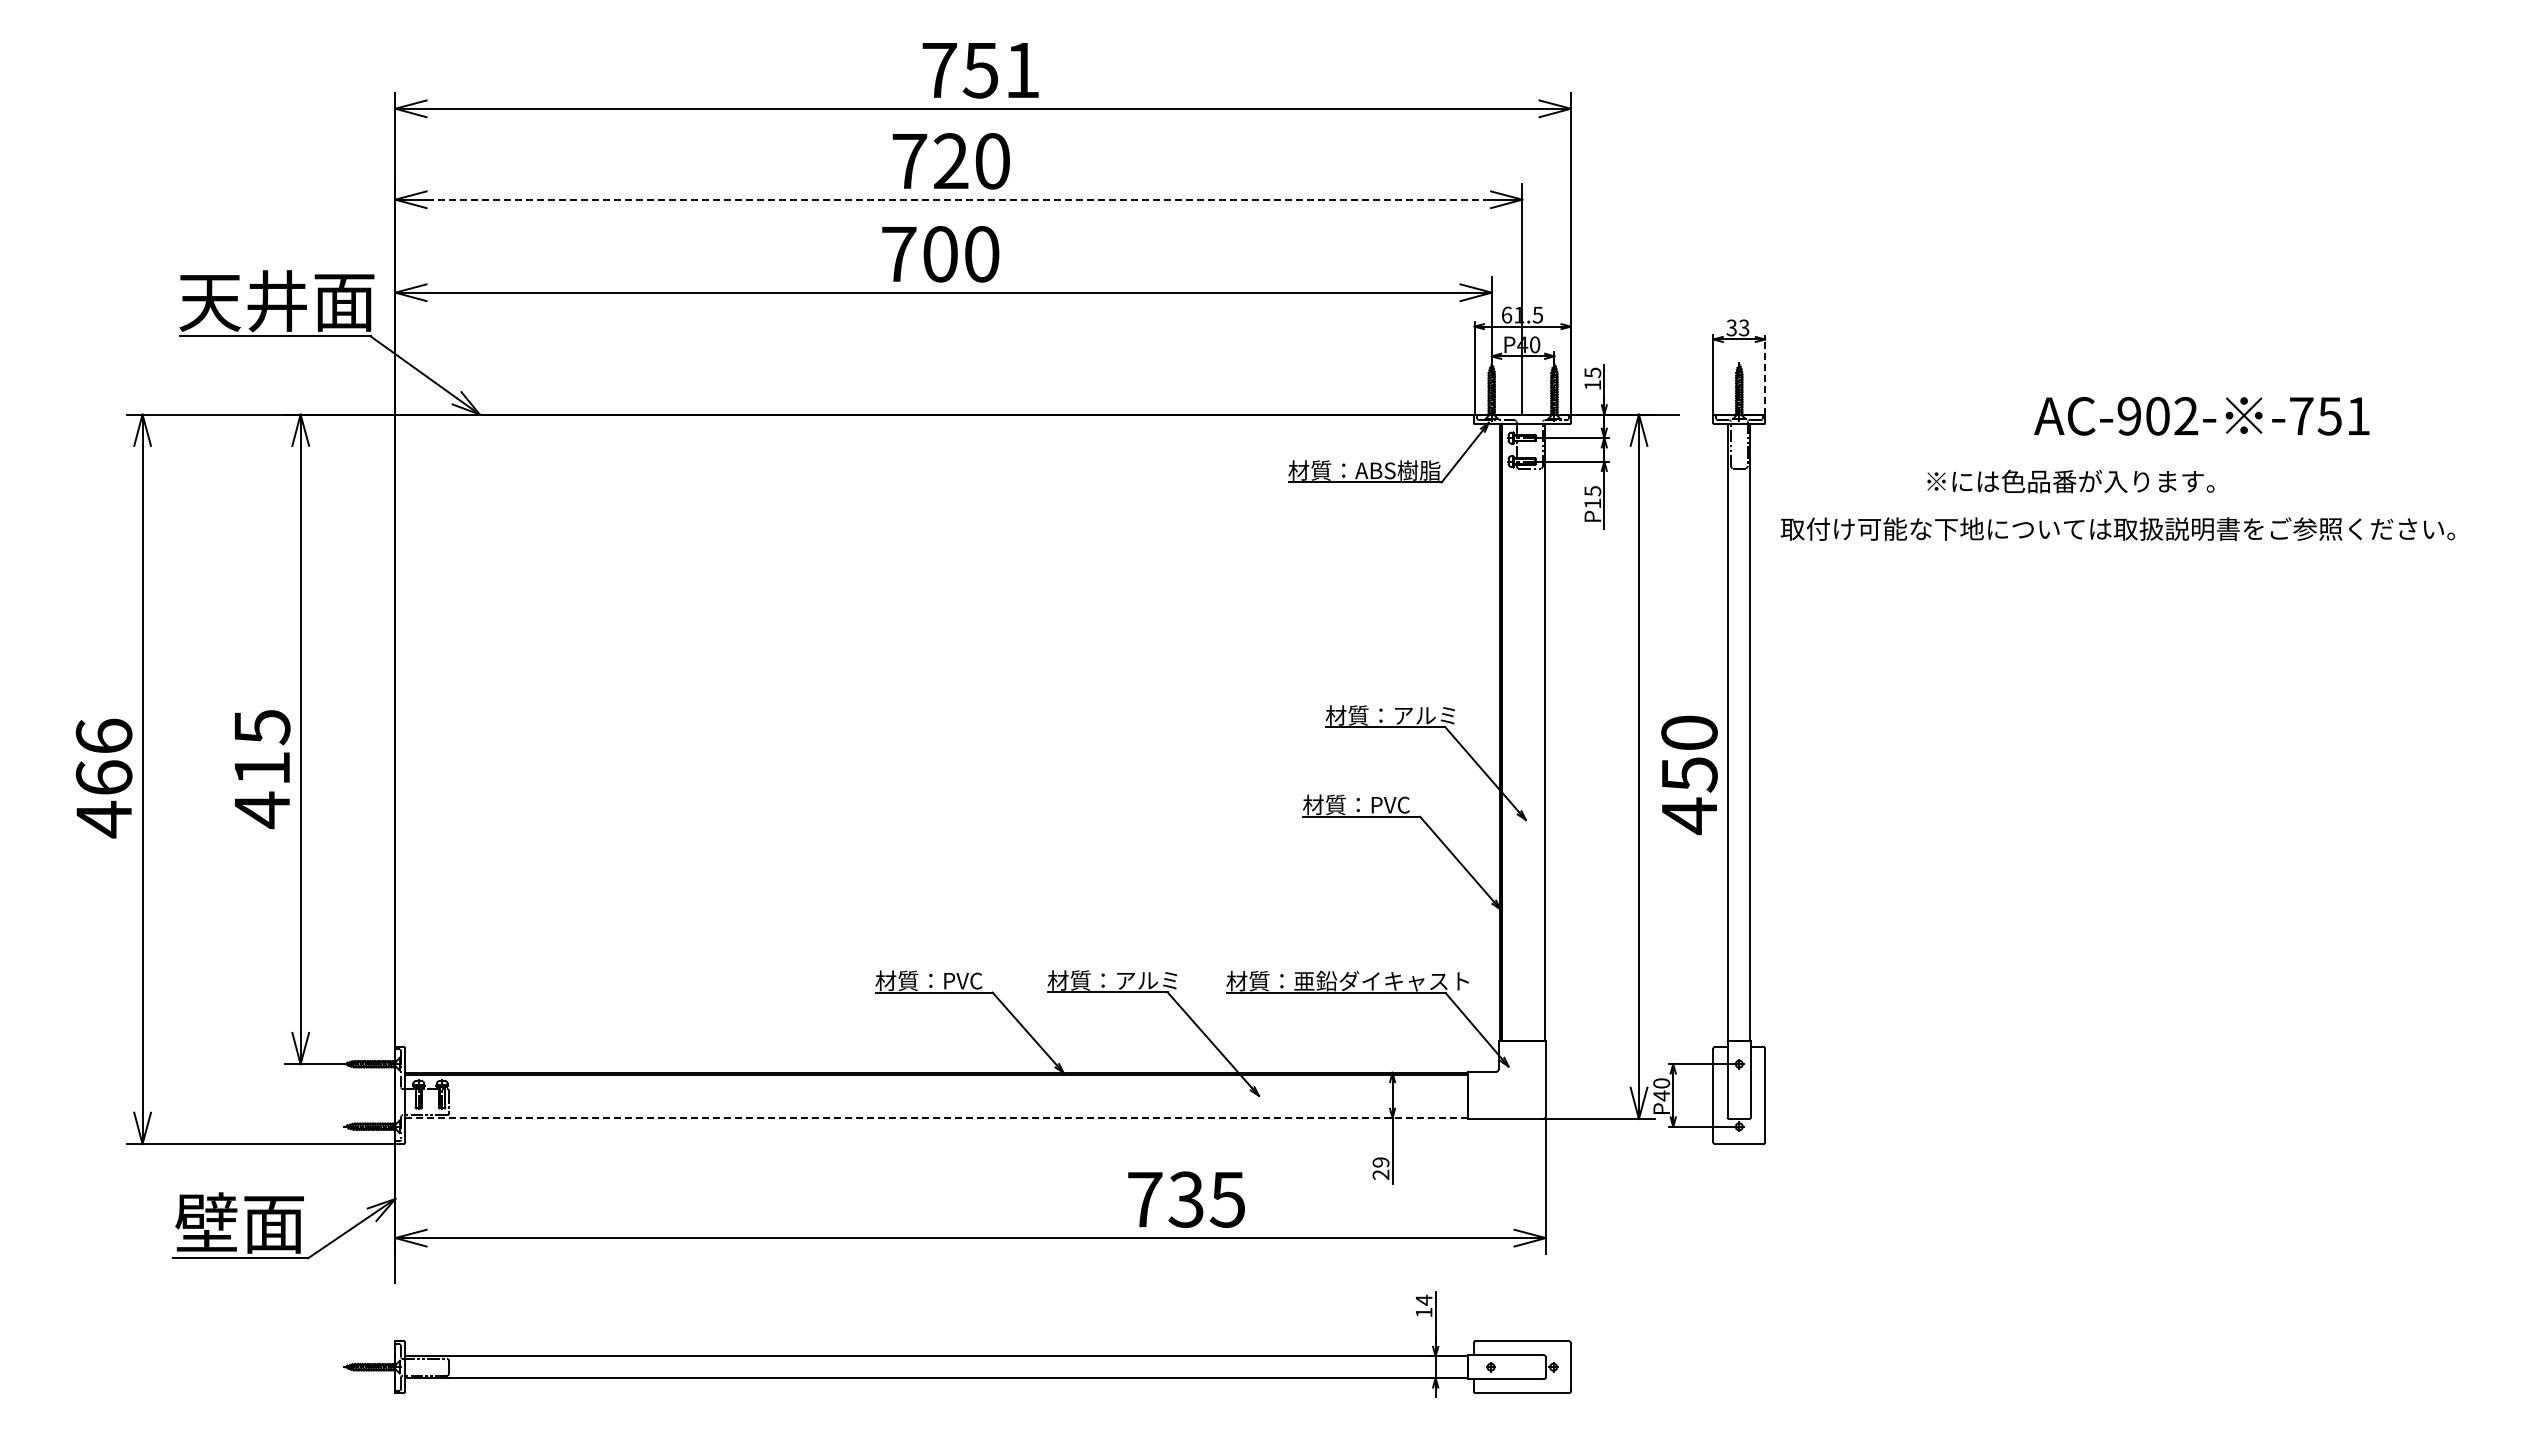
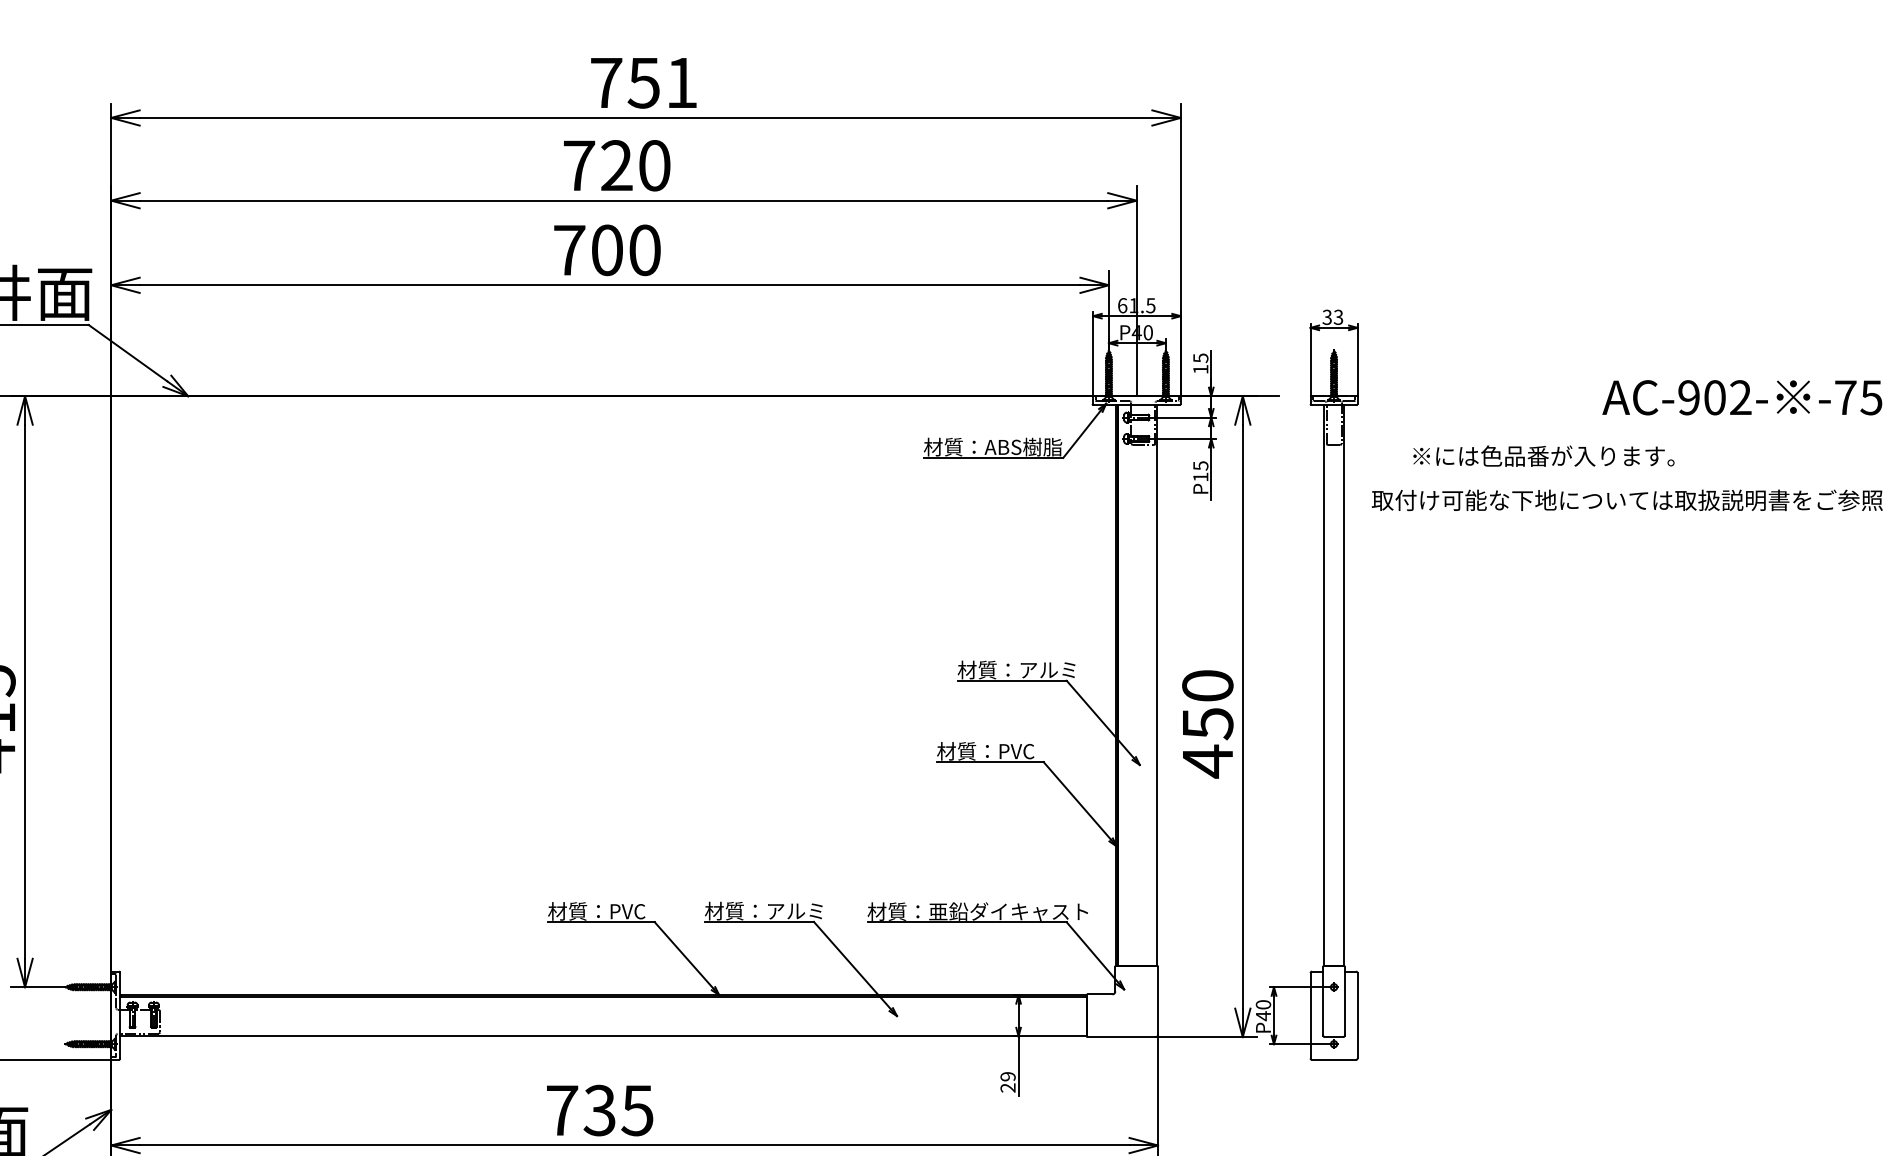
line: (959, 199) -> (624, 200), dashed -> solid
line: (1765, 374) -> (1357, 359), dashed -> solid
text: (2070, 481) -> (1543, 456), moved
text: (1689, 774) -> (1207, 723), moved
line: (935, 1118) -> (602, 1036), dashed -> solid
text: (1186, 1199) -> (599, 1110), moved

